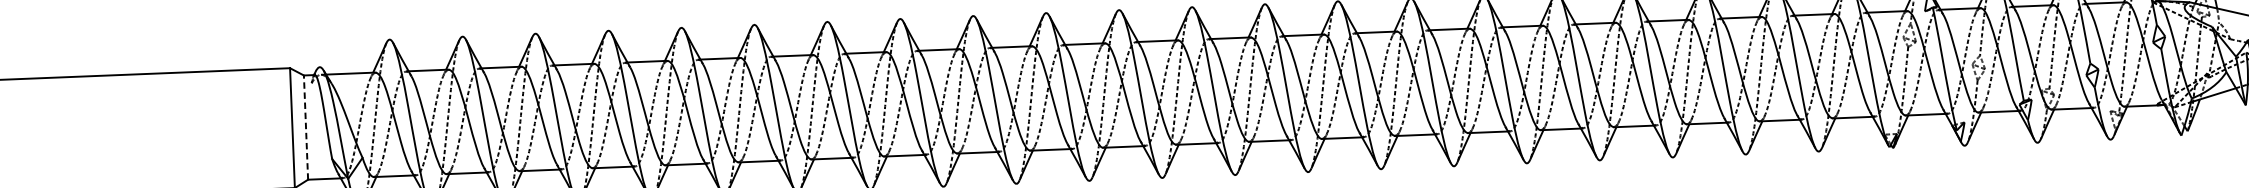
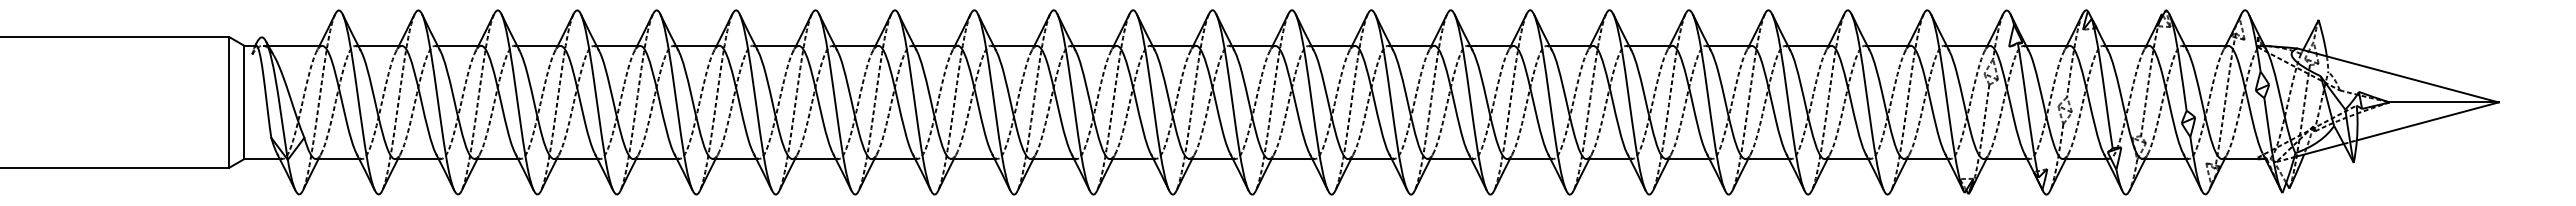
line: (306, 127) -> (244, 102), dashed -> solid

